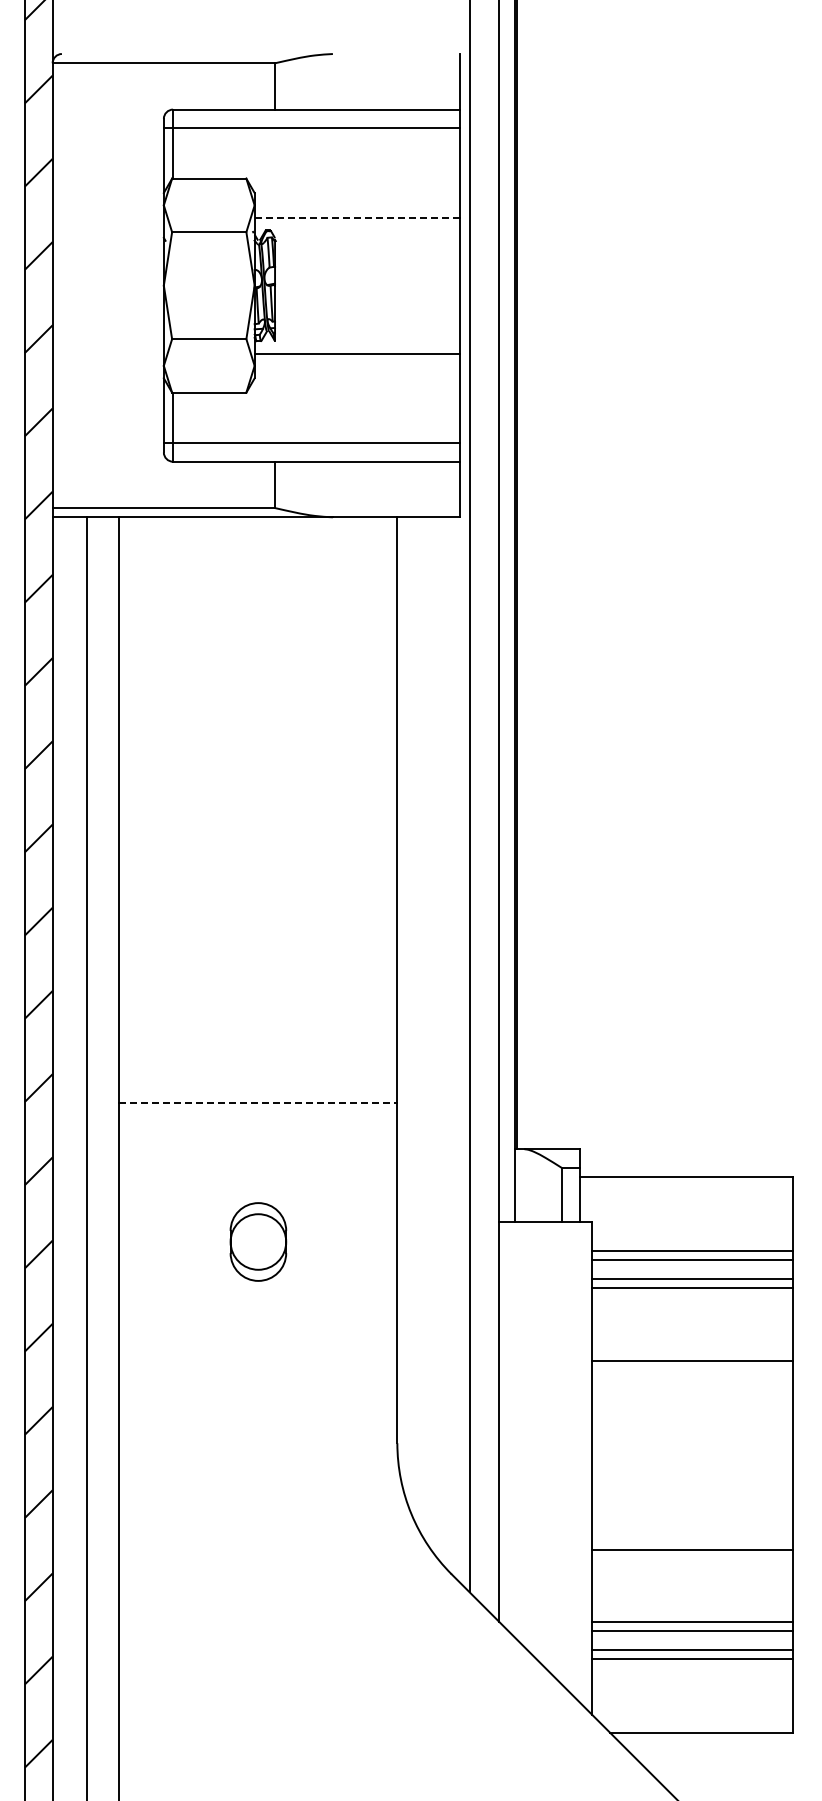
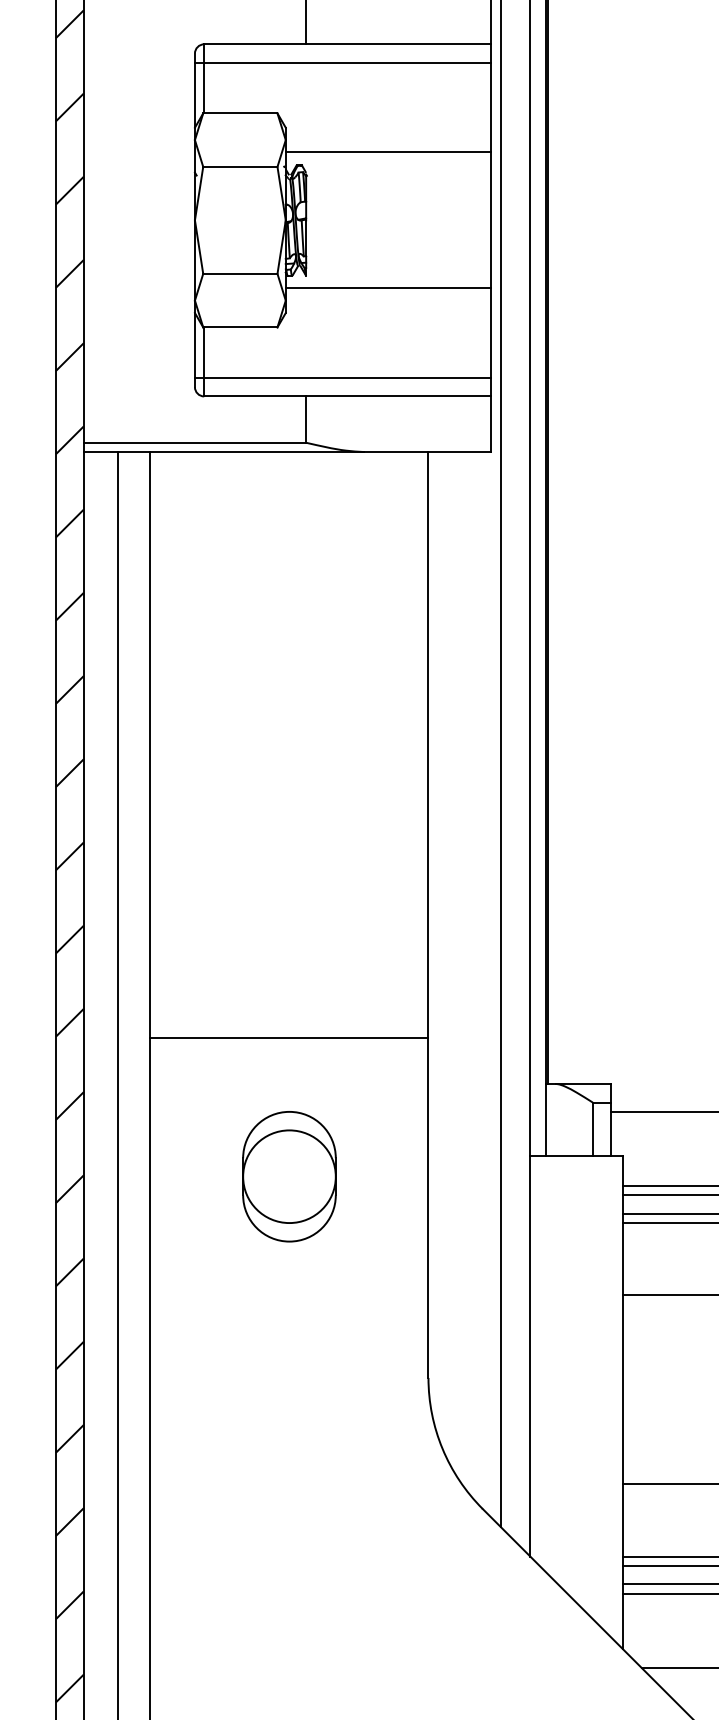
line: (357, 217) -> (388, 152), dashed -> solid
line: (258, 1103) -> (289, 1038), dashed -> solid
part: (258, 1241) -> (289, 1176), size x1.67

